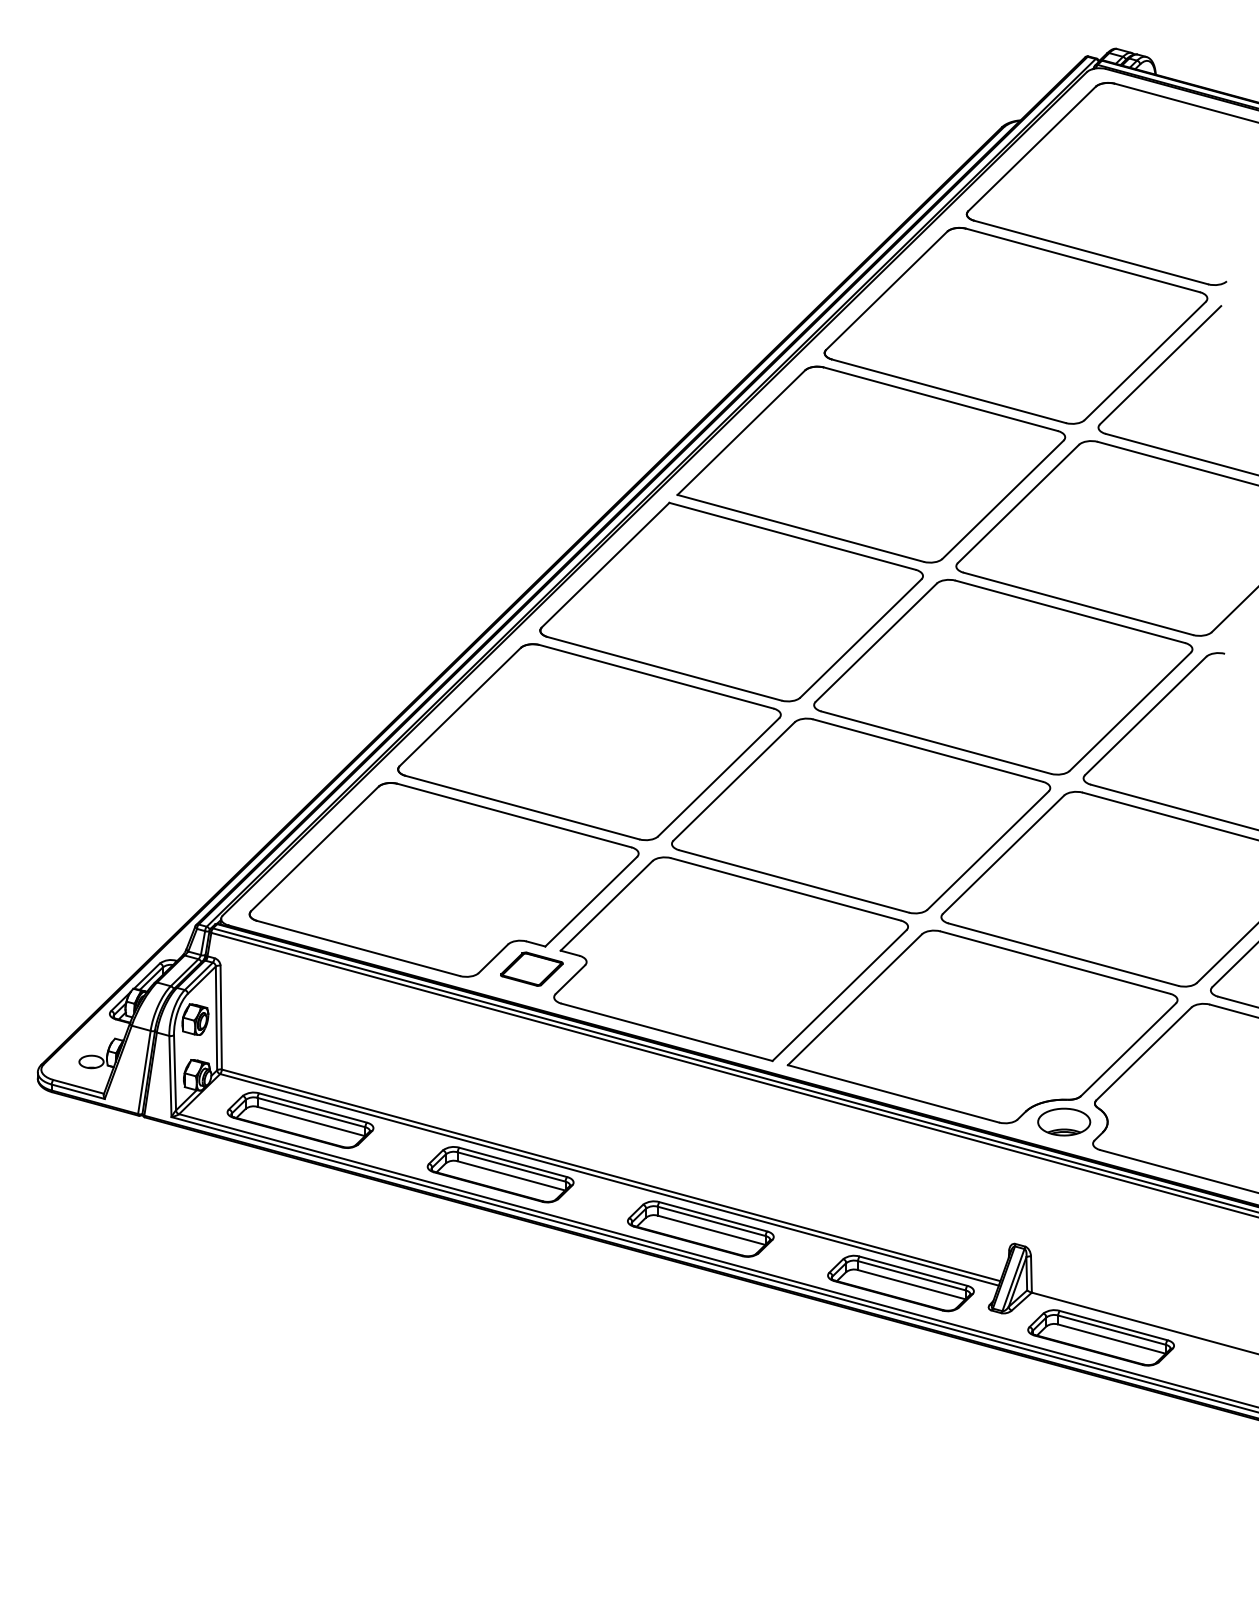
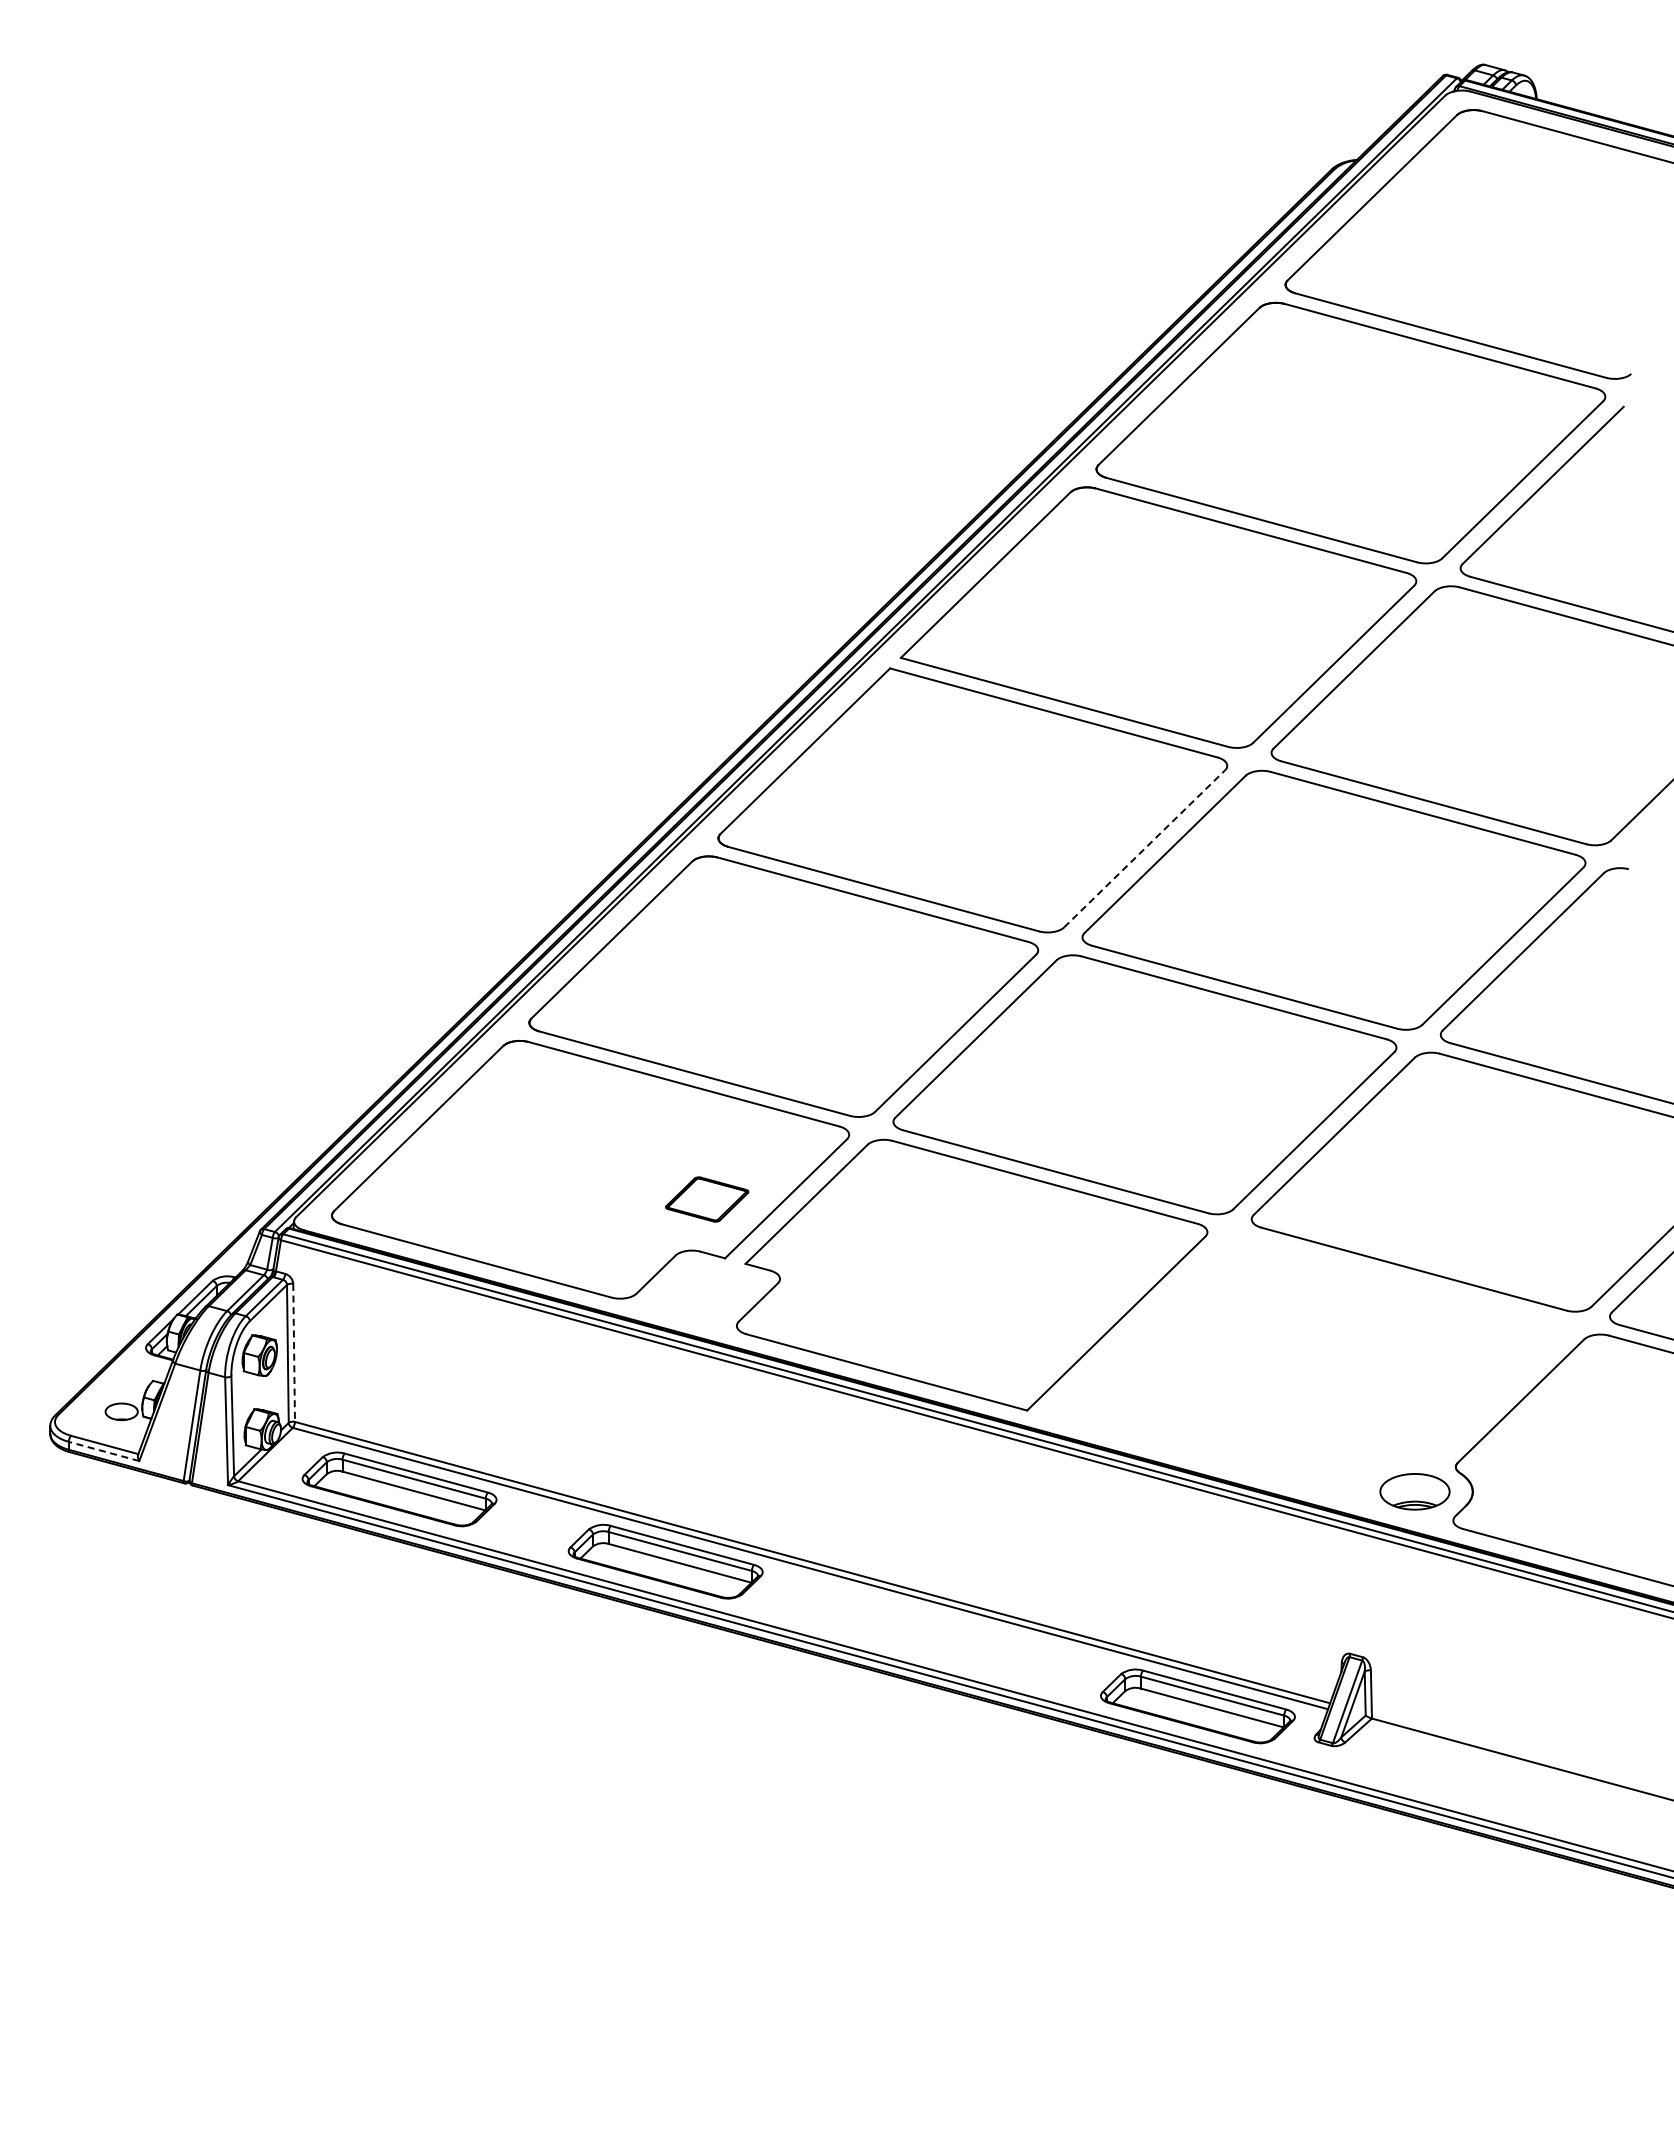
line: (861, 638) -> (1145, 848), solid -> dashed
part: (532, 969) -> (707, 1199), moved
line: (221, 1018) -> (294, 1353), solid -> dashed
part: (982, 1027) -> (1306, 1365), removed
line: (78, 1091) -> (104, 1451), solid -> dashed
part: (700, 1228) -> (931, 1633), removed
part: (1100, 1337) -> (1463, 1778), removed

